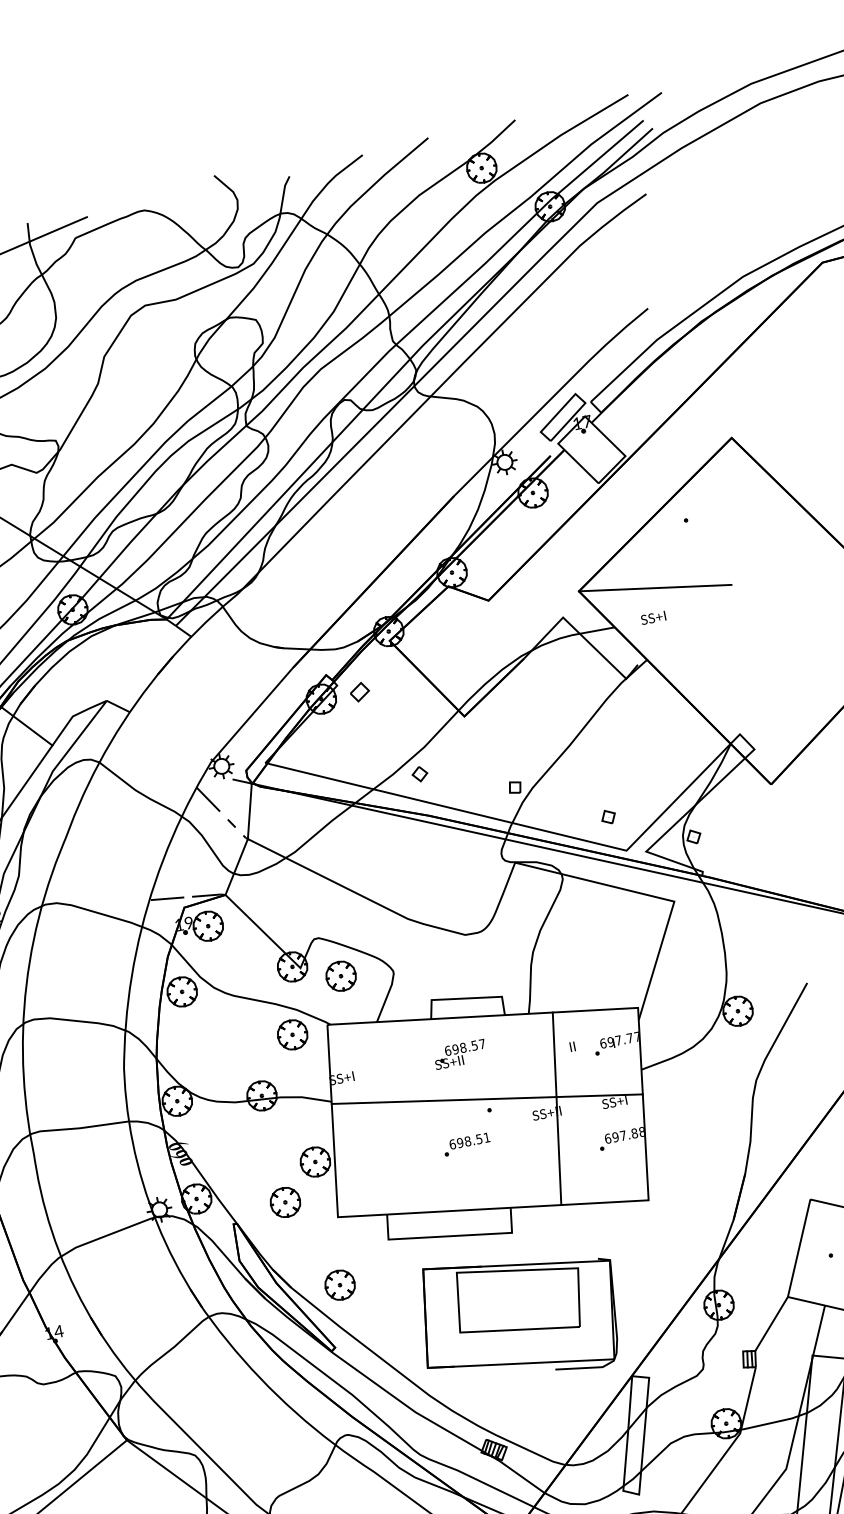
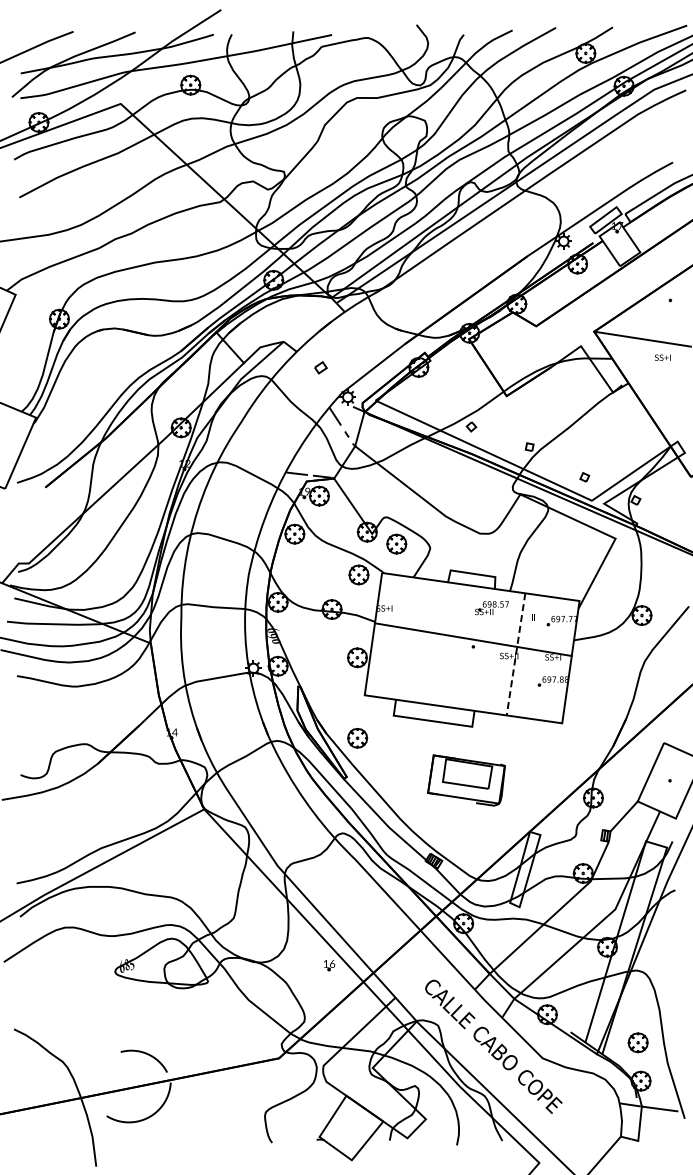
text: (652, 617) -> (662, 357), moved
part: (359, 691) -> (320, 367), moved
part: (459, 1055) -> (491, 608), moved
line: (557, 1108) -> (516, 654), solid -> dashed
part: (466, 1144) -> (454, 665), removed
part: (285, 1202) -> (333, 679), removed
part: (519, 1316) -> (466, 780), size x0.6

